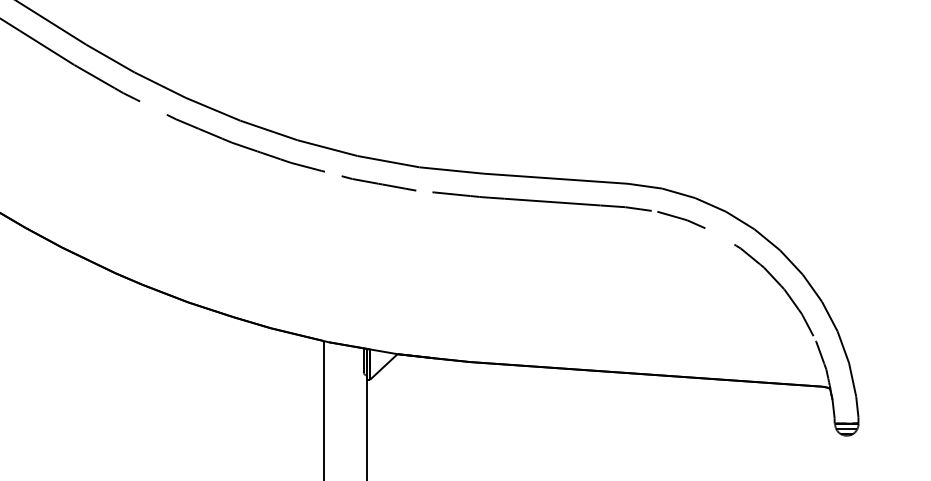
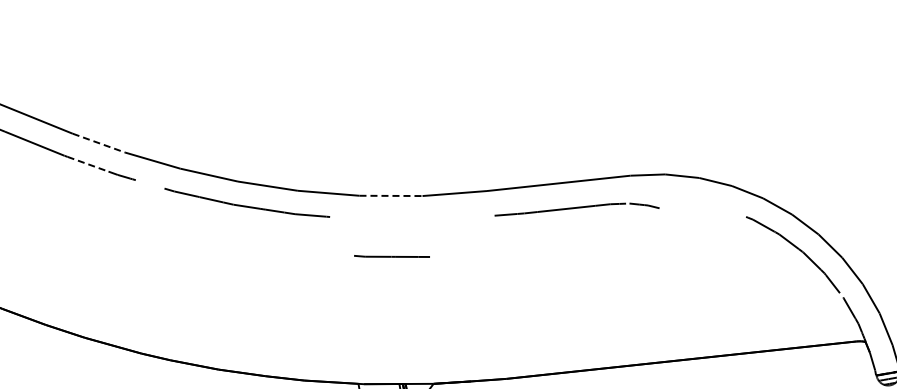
line: (110, 58) -> (99, 143), solid -> dashed
line: (95, 77) -> (87, 164), solid -> dashed
line: (388, 161) -> (390, 195), solid -> dashed
line: (378, 183) -> (391, 256), moved
part: (568, 209) -> (576, 211), size x0.6

